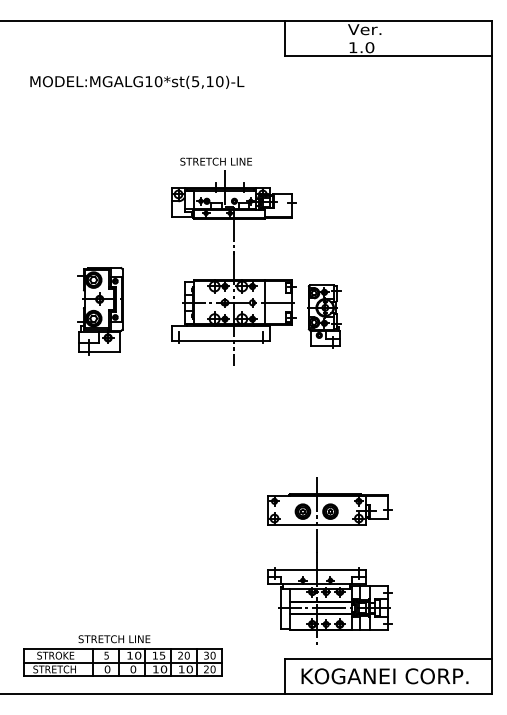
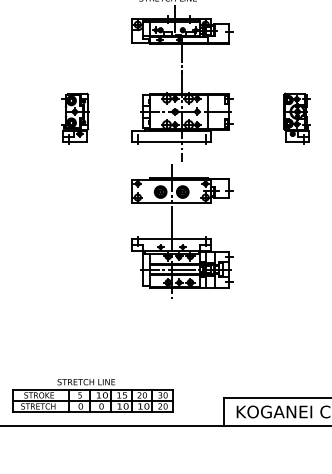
part: (101, 311) -> (75, 118), size x0.71
part: (324, 316) -> (296, 118), moved
part: (329, 569) -> (182, 238), moved

